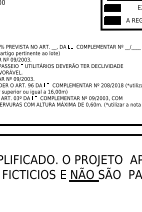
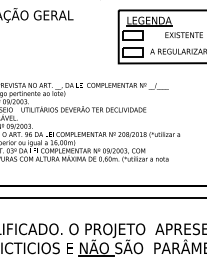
fill: (112, 7) -> (132, 35), removed
fill: (112, 20) -> (132, 51), removed

